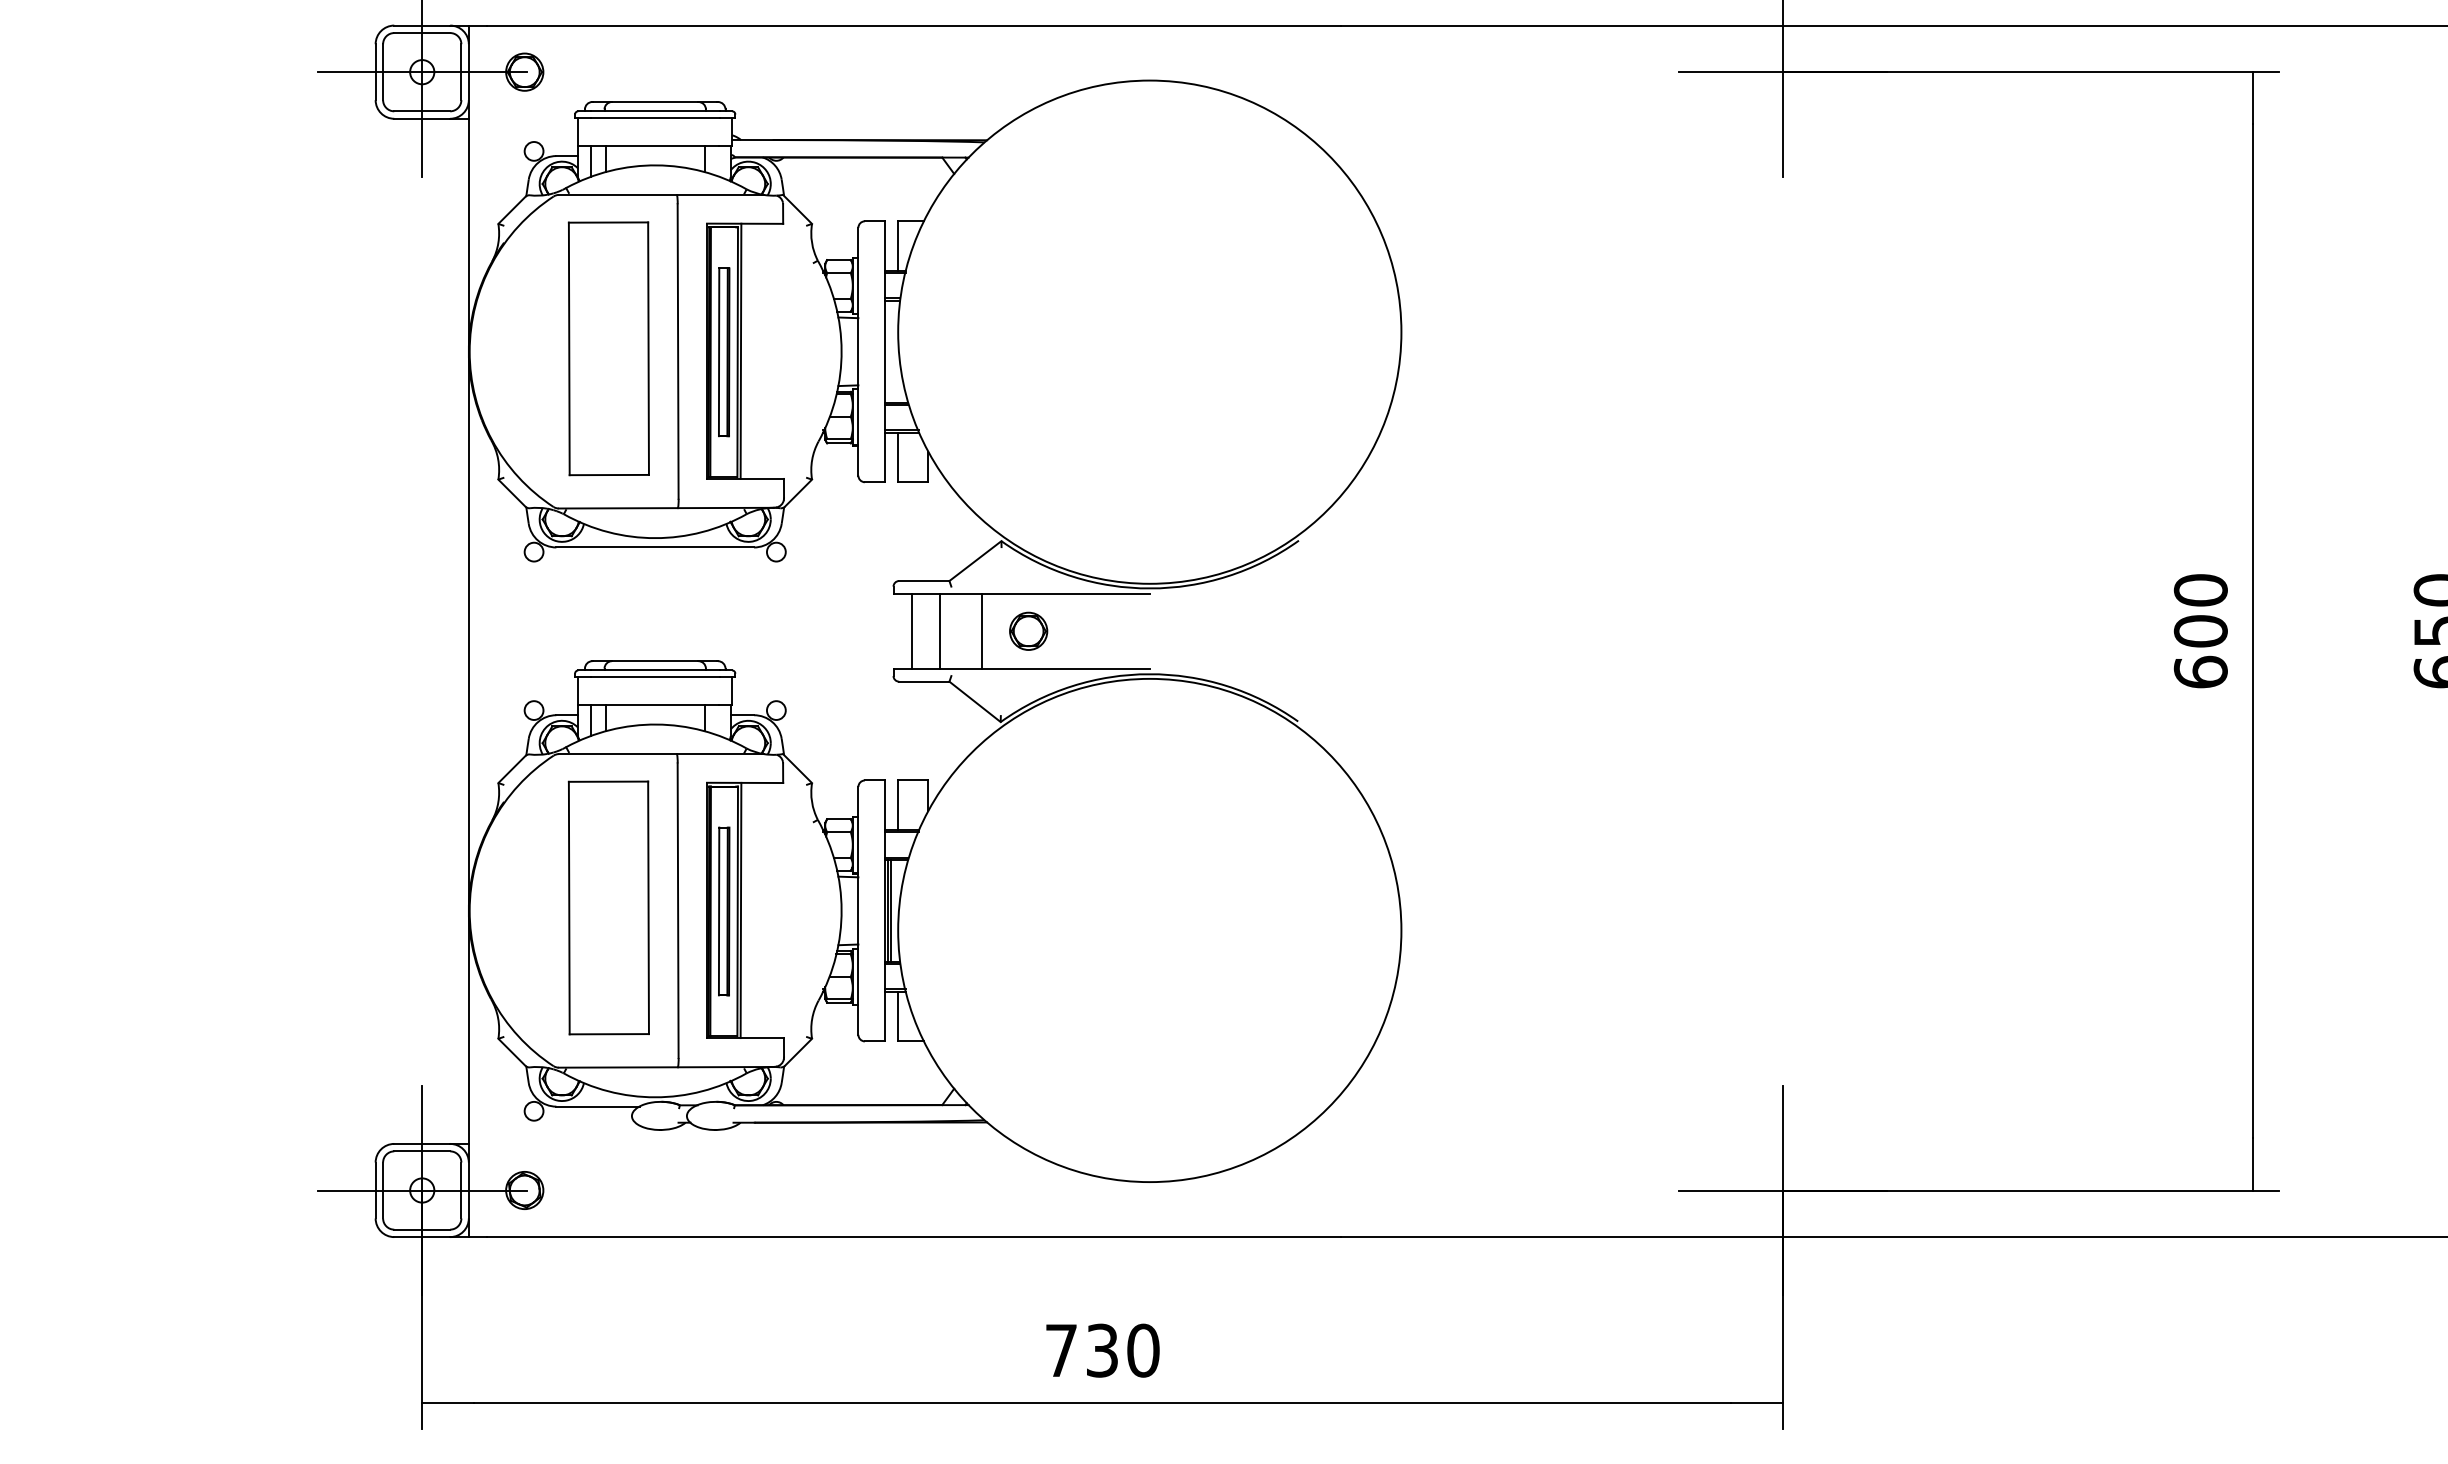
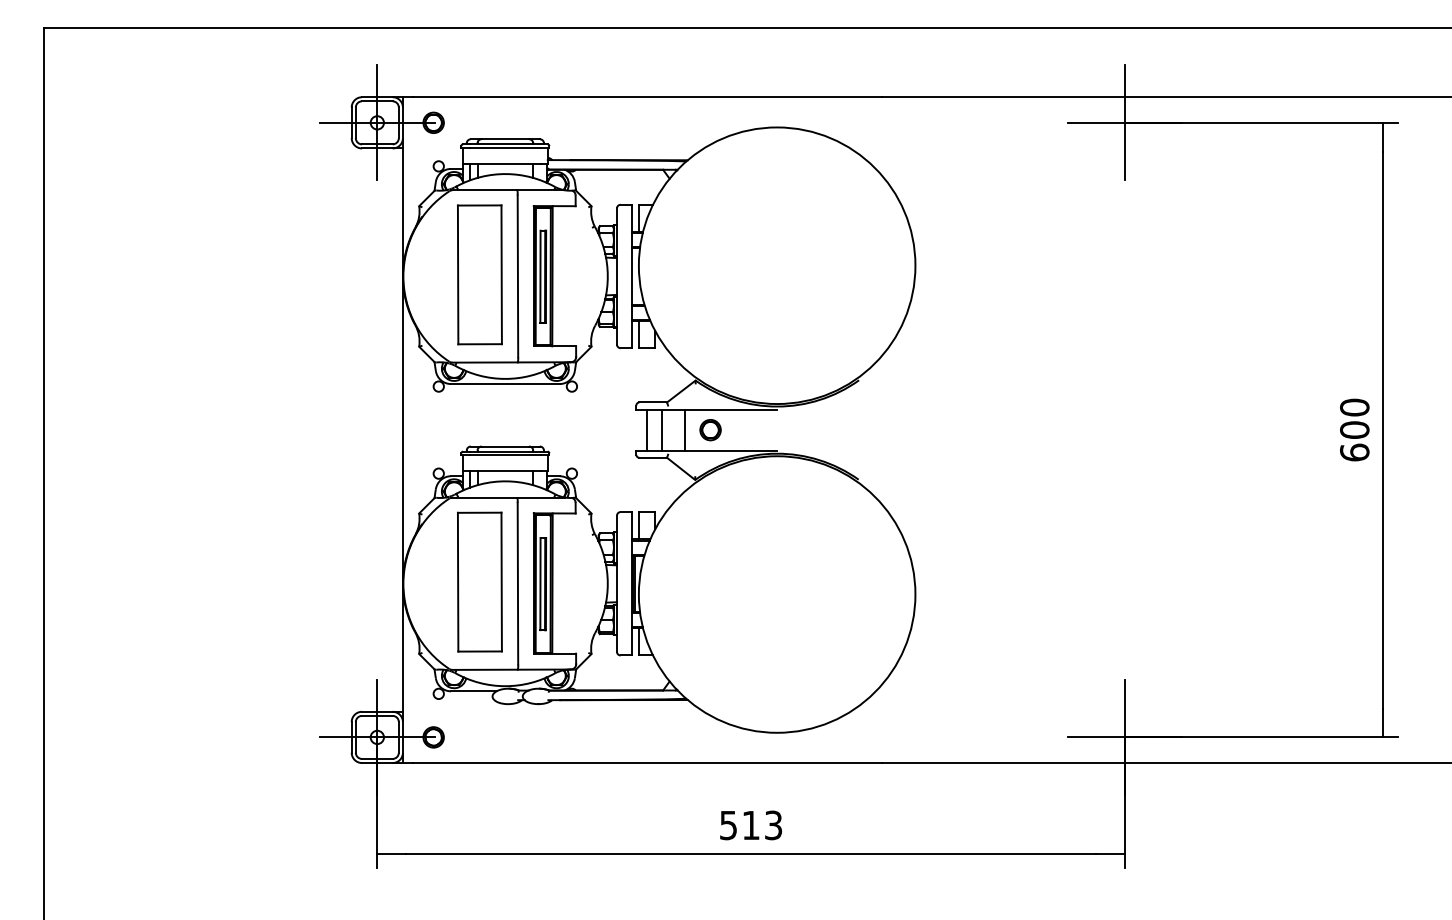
text: (1103, 1350) -> (751, 825), 730 -> 513

